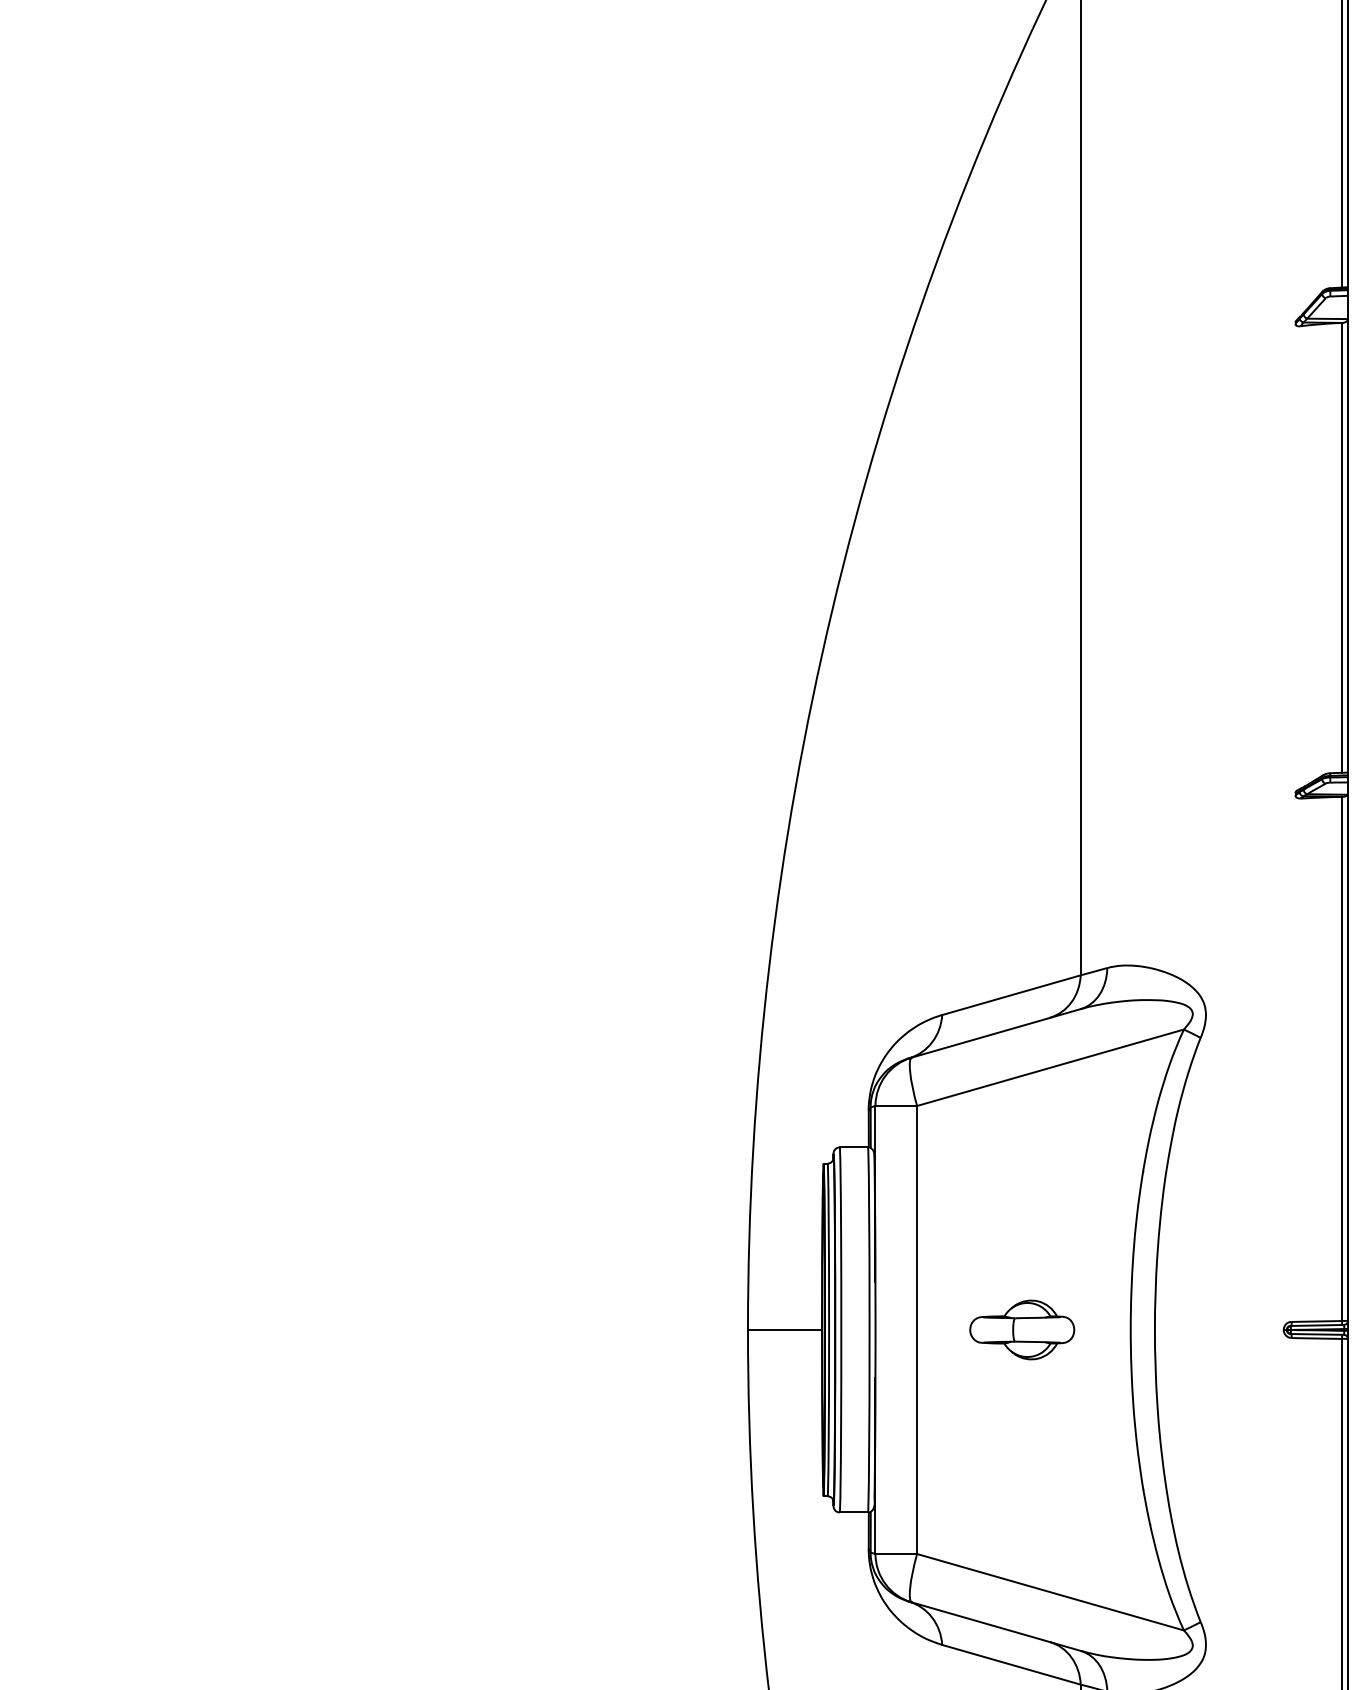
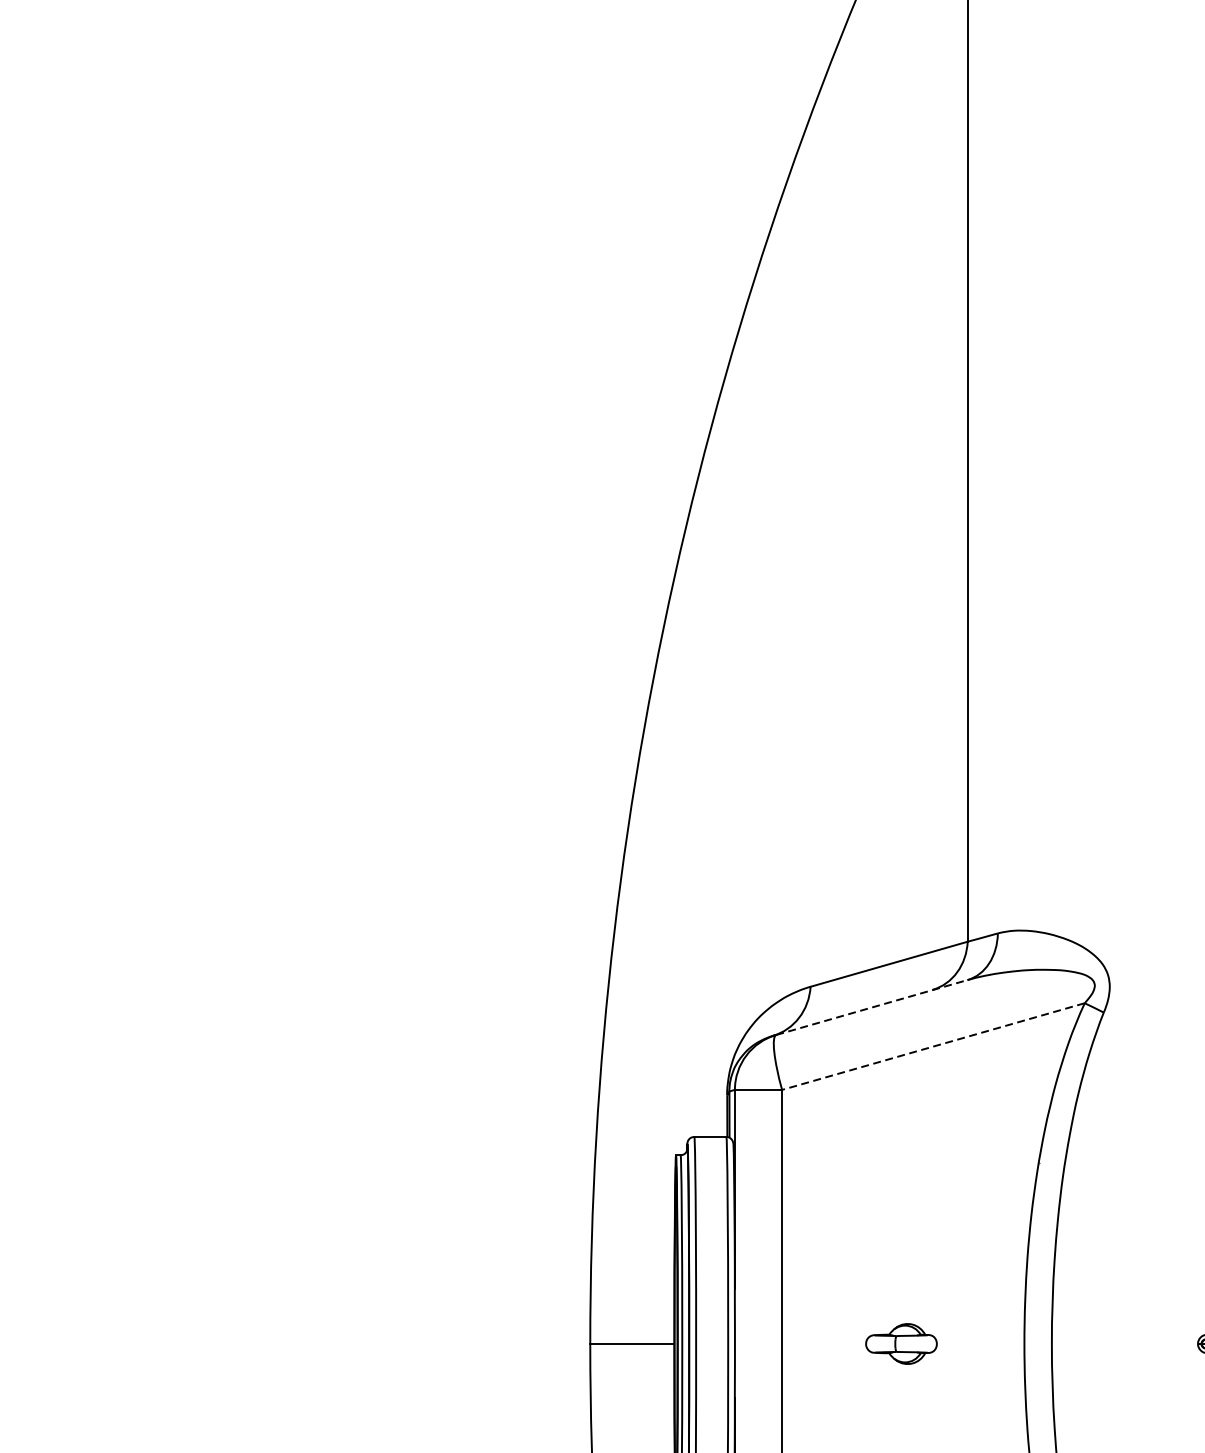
line: (996, 1033) -> (872, 1007), solid -> dashed
line: (1050, 1067) -> (933, 1046), solid -> dashed
part: (1022, 1329) -> (901, 1343), size x0.6

